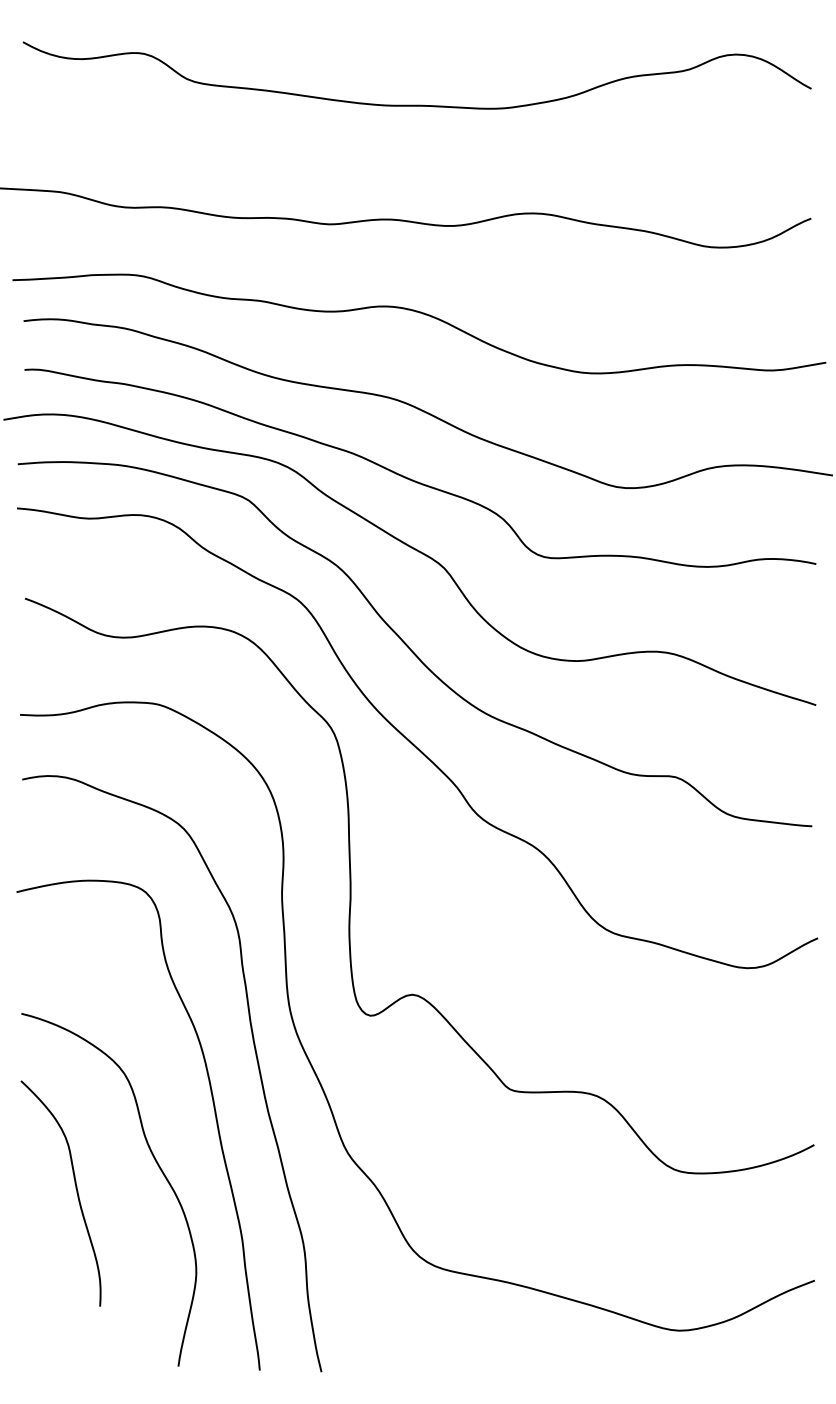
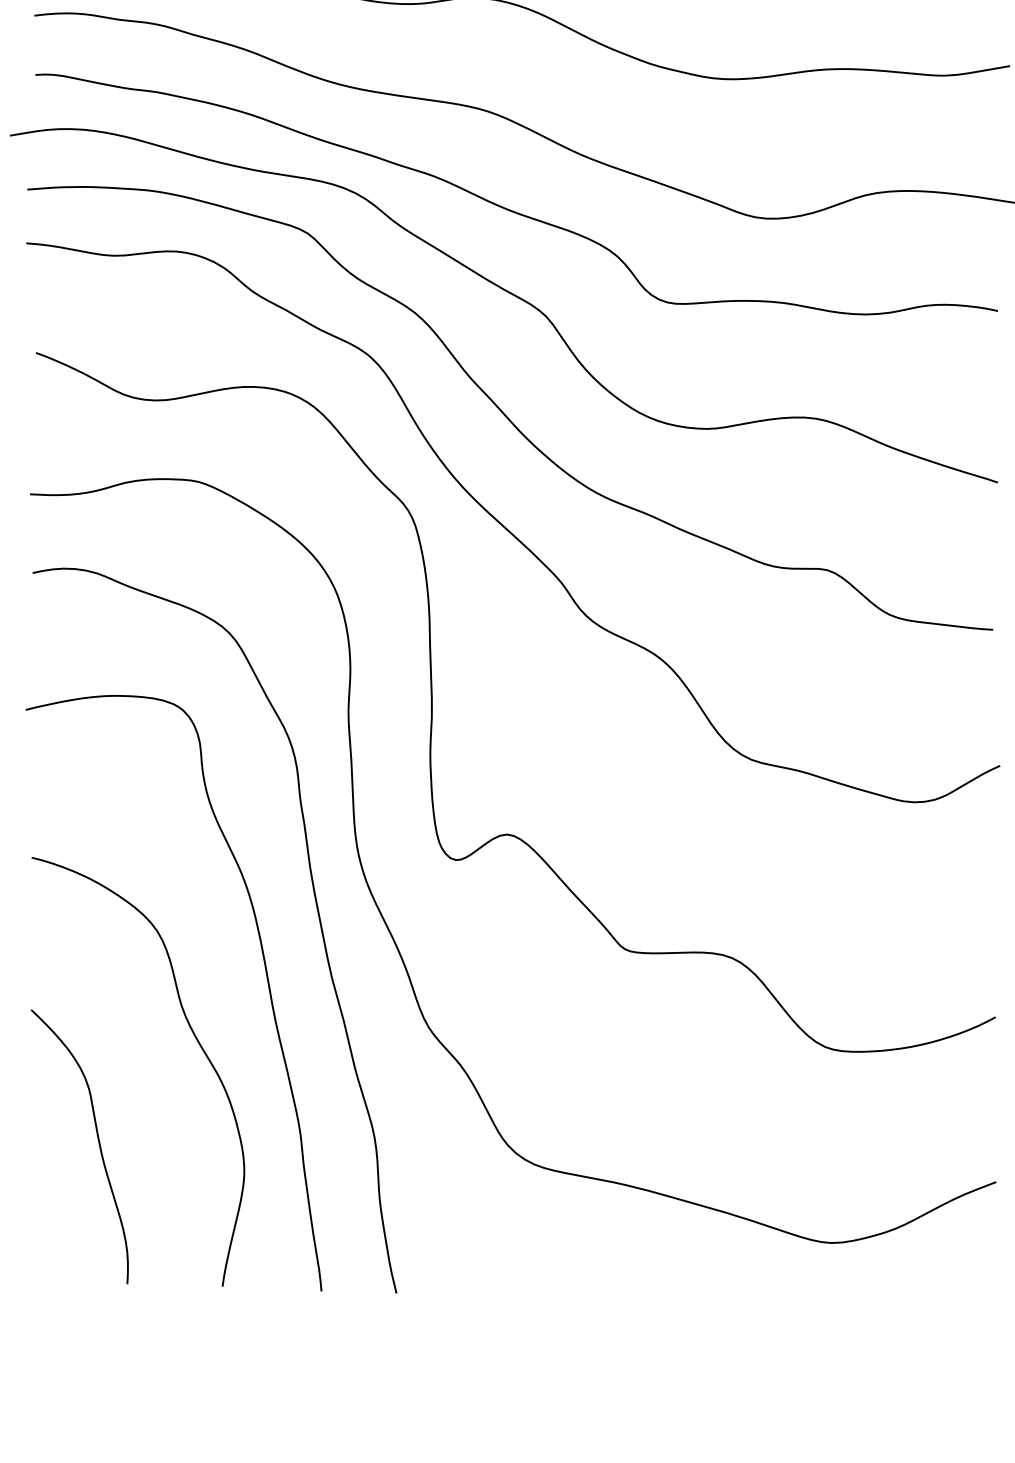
curve: (75, 1188) -> (97, 1140), moved

